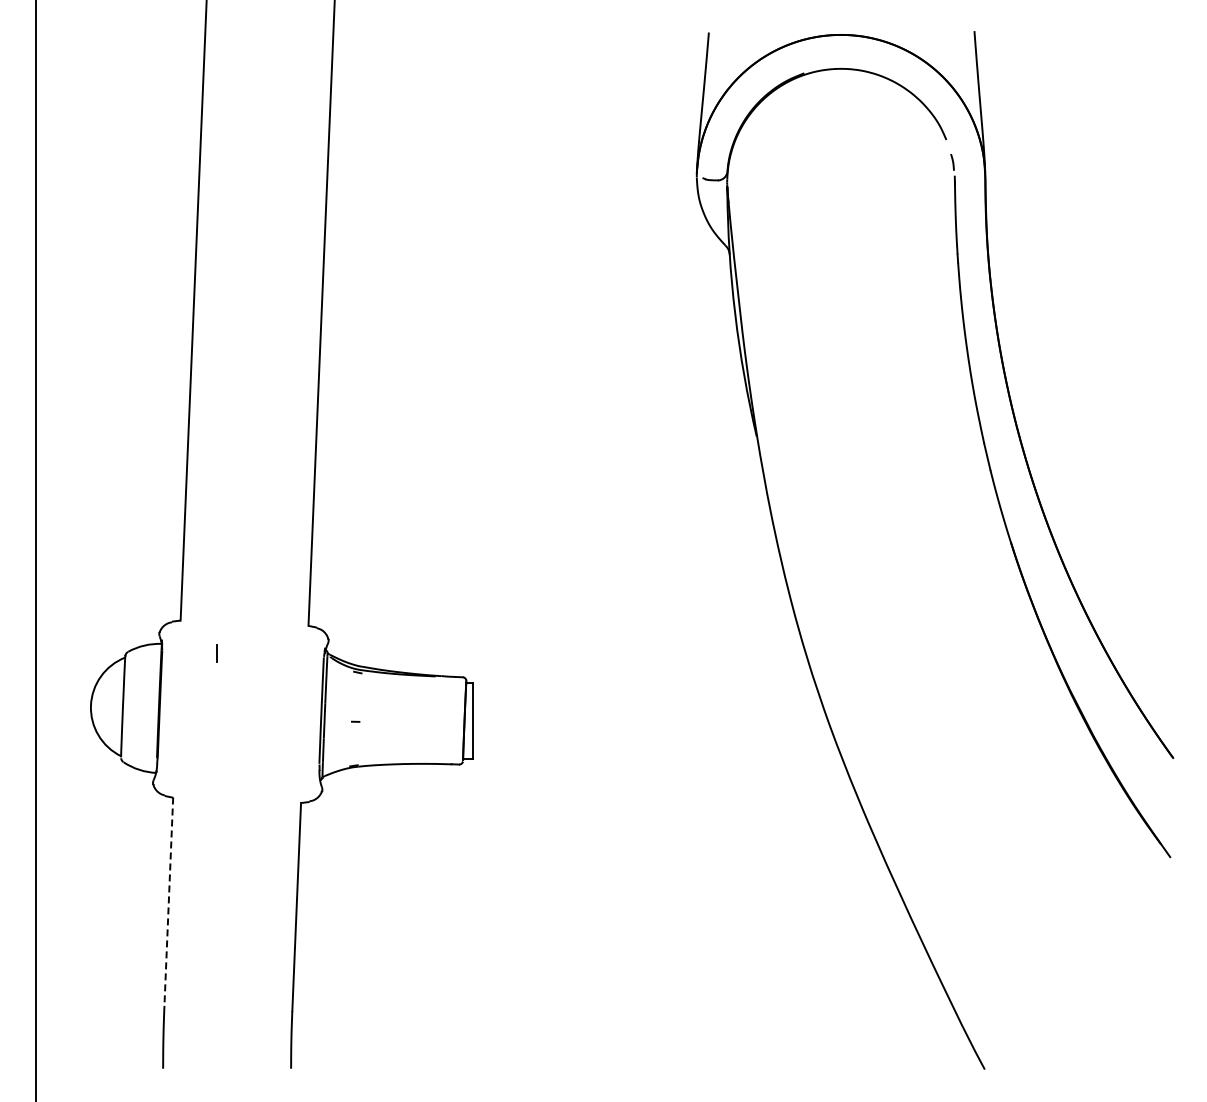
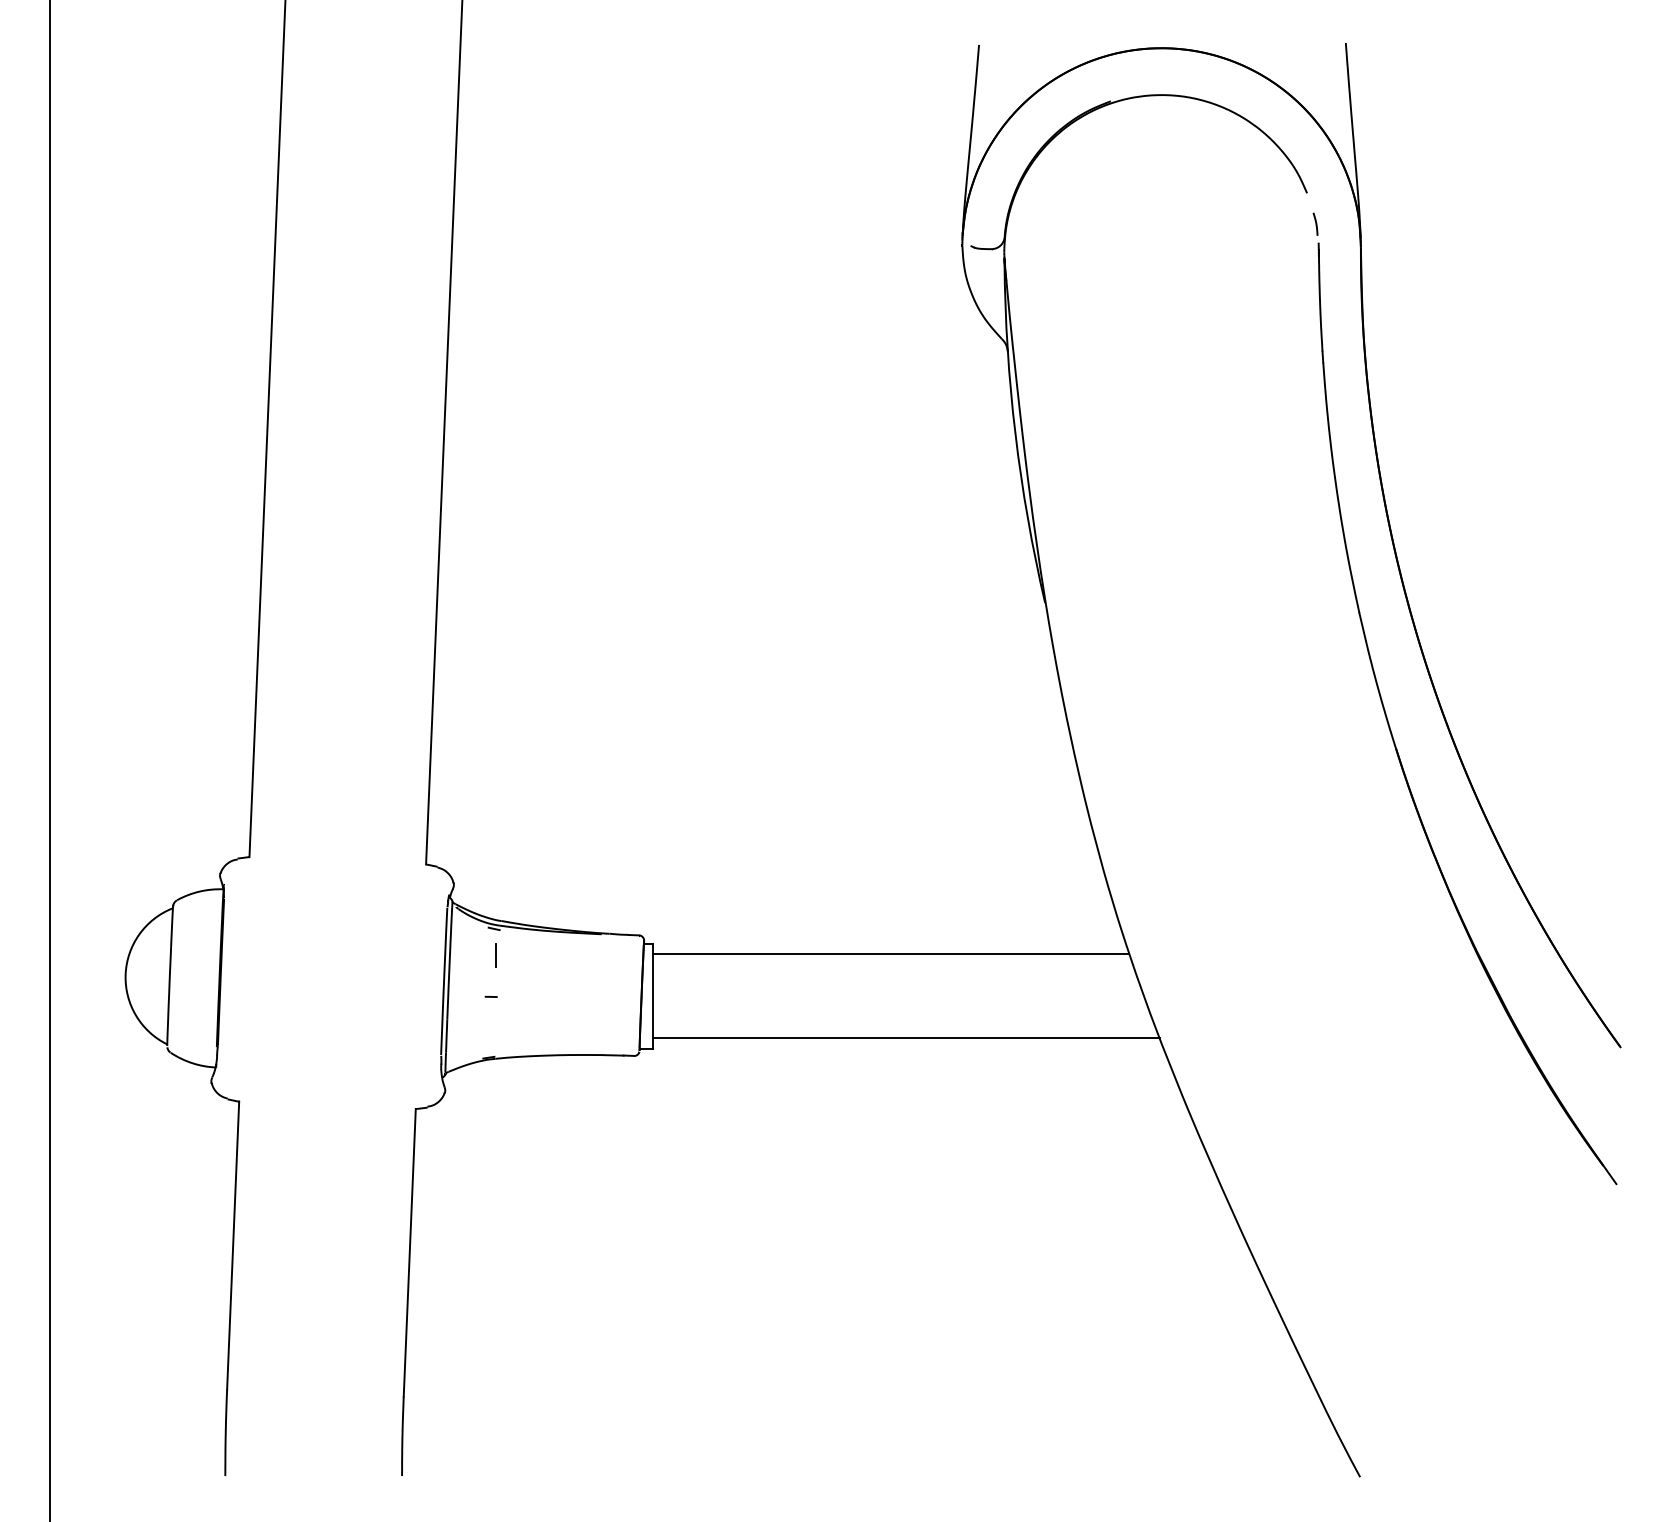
line: (216, 653) -> (495, 955), moved
line: (644, 690) -> (890, 953), added
line: (655, 751) -> (905, 1037), added
line: (168, 902) -> (232, 1246), dashed -> solid

